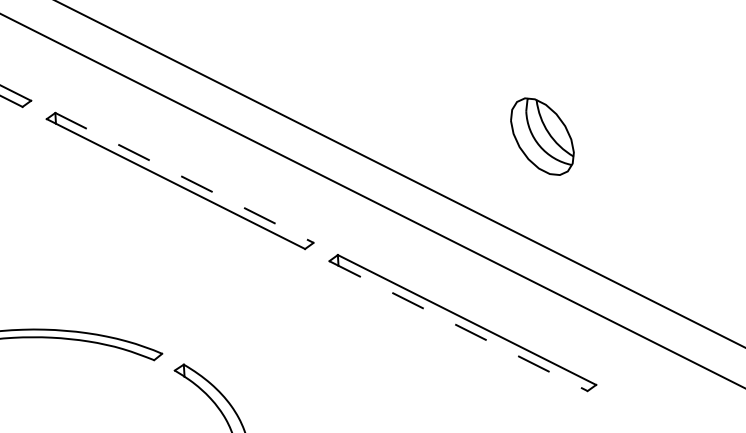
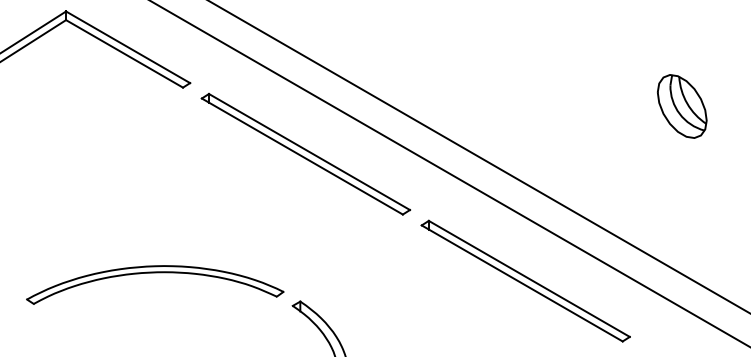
part: (542, 136) -> (682, 106), moved
line: (184, 178) -> (309, 152), dashed -> solid
line: (458, 326) -> (522, 283), dashed -> solid

